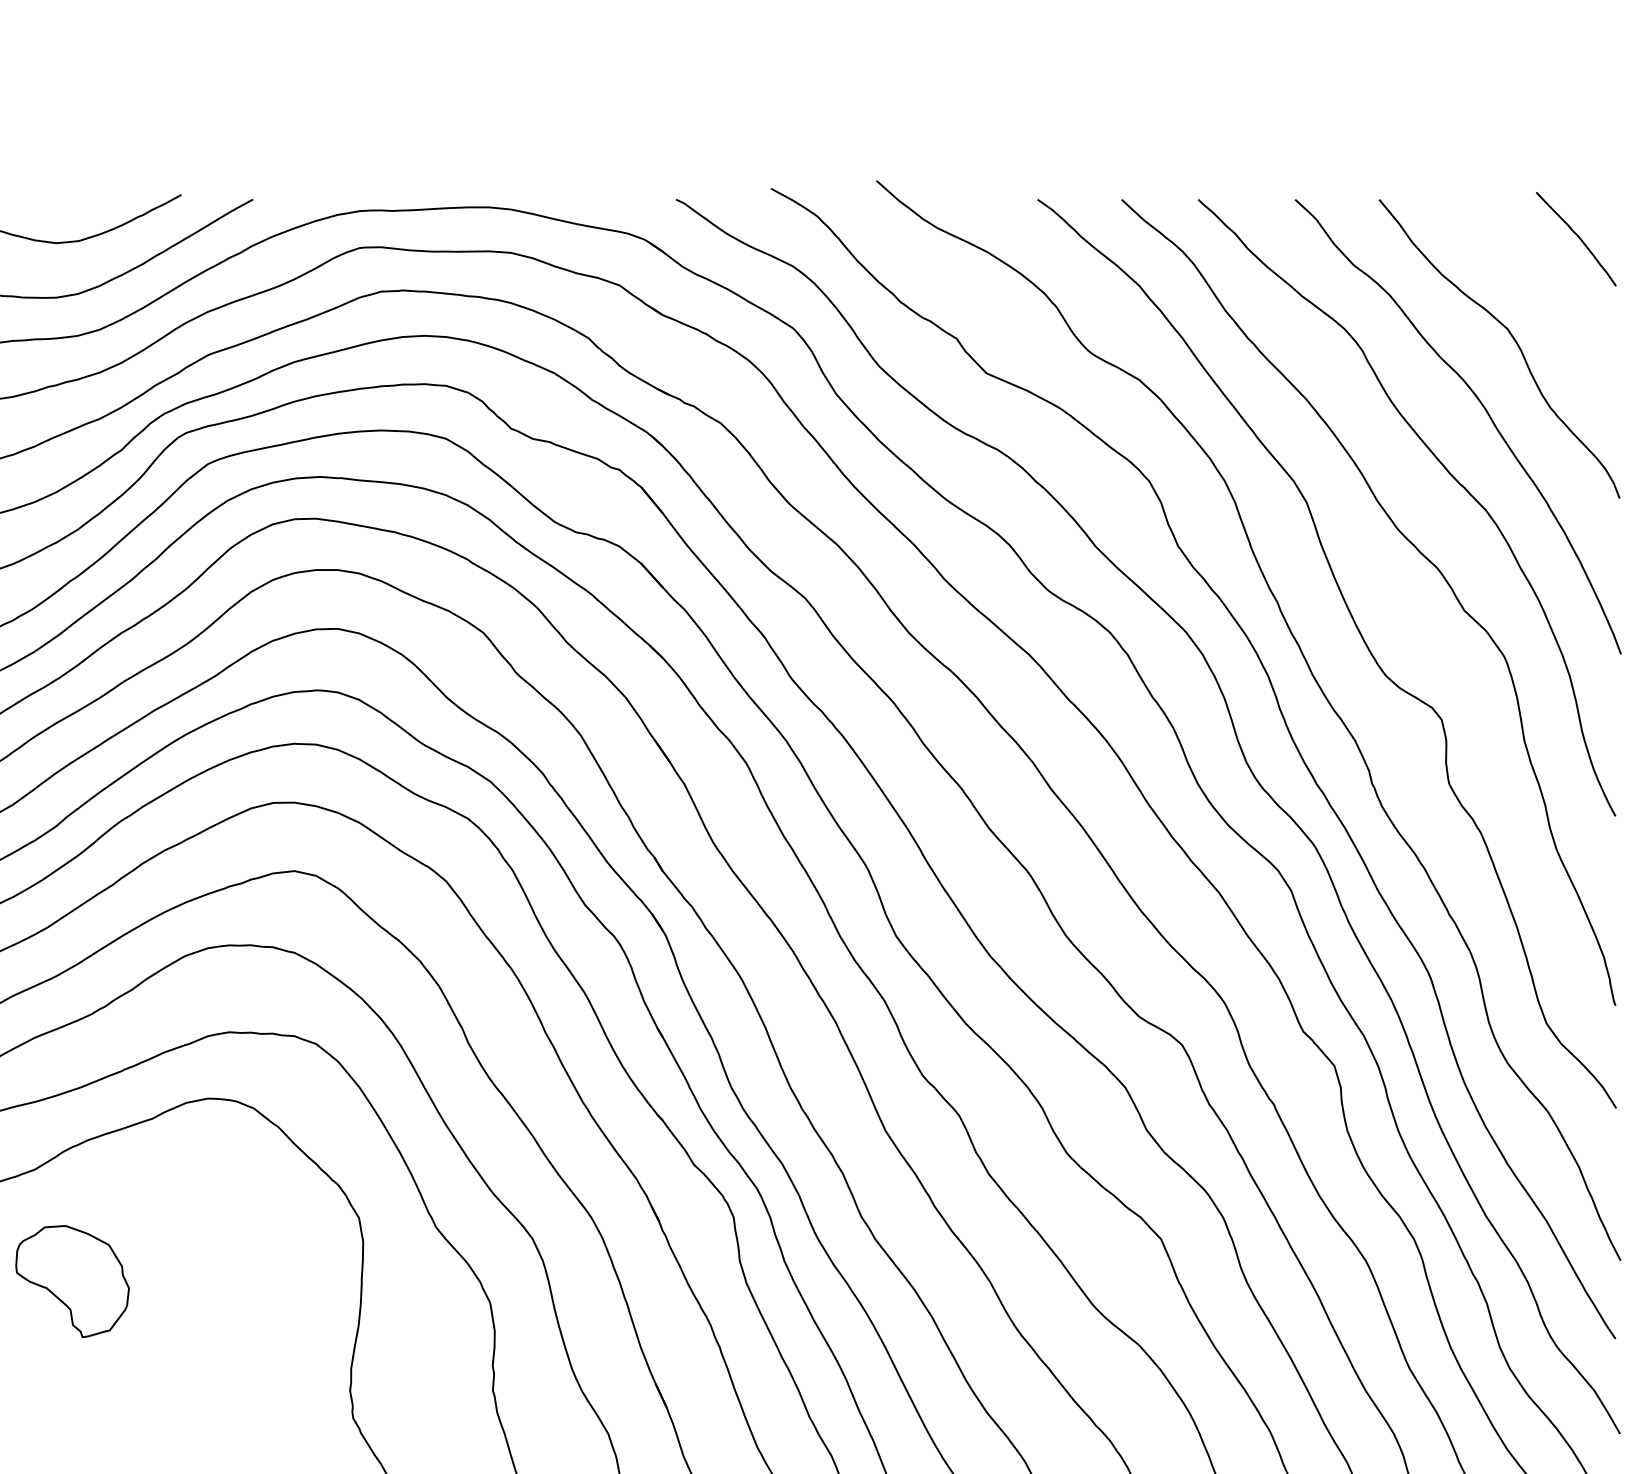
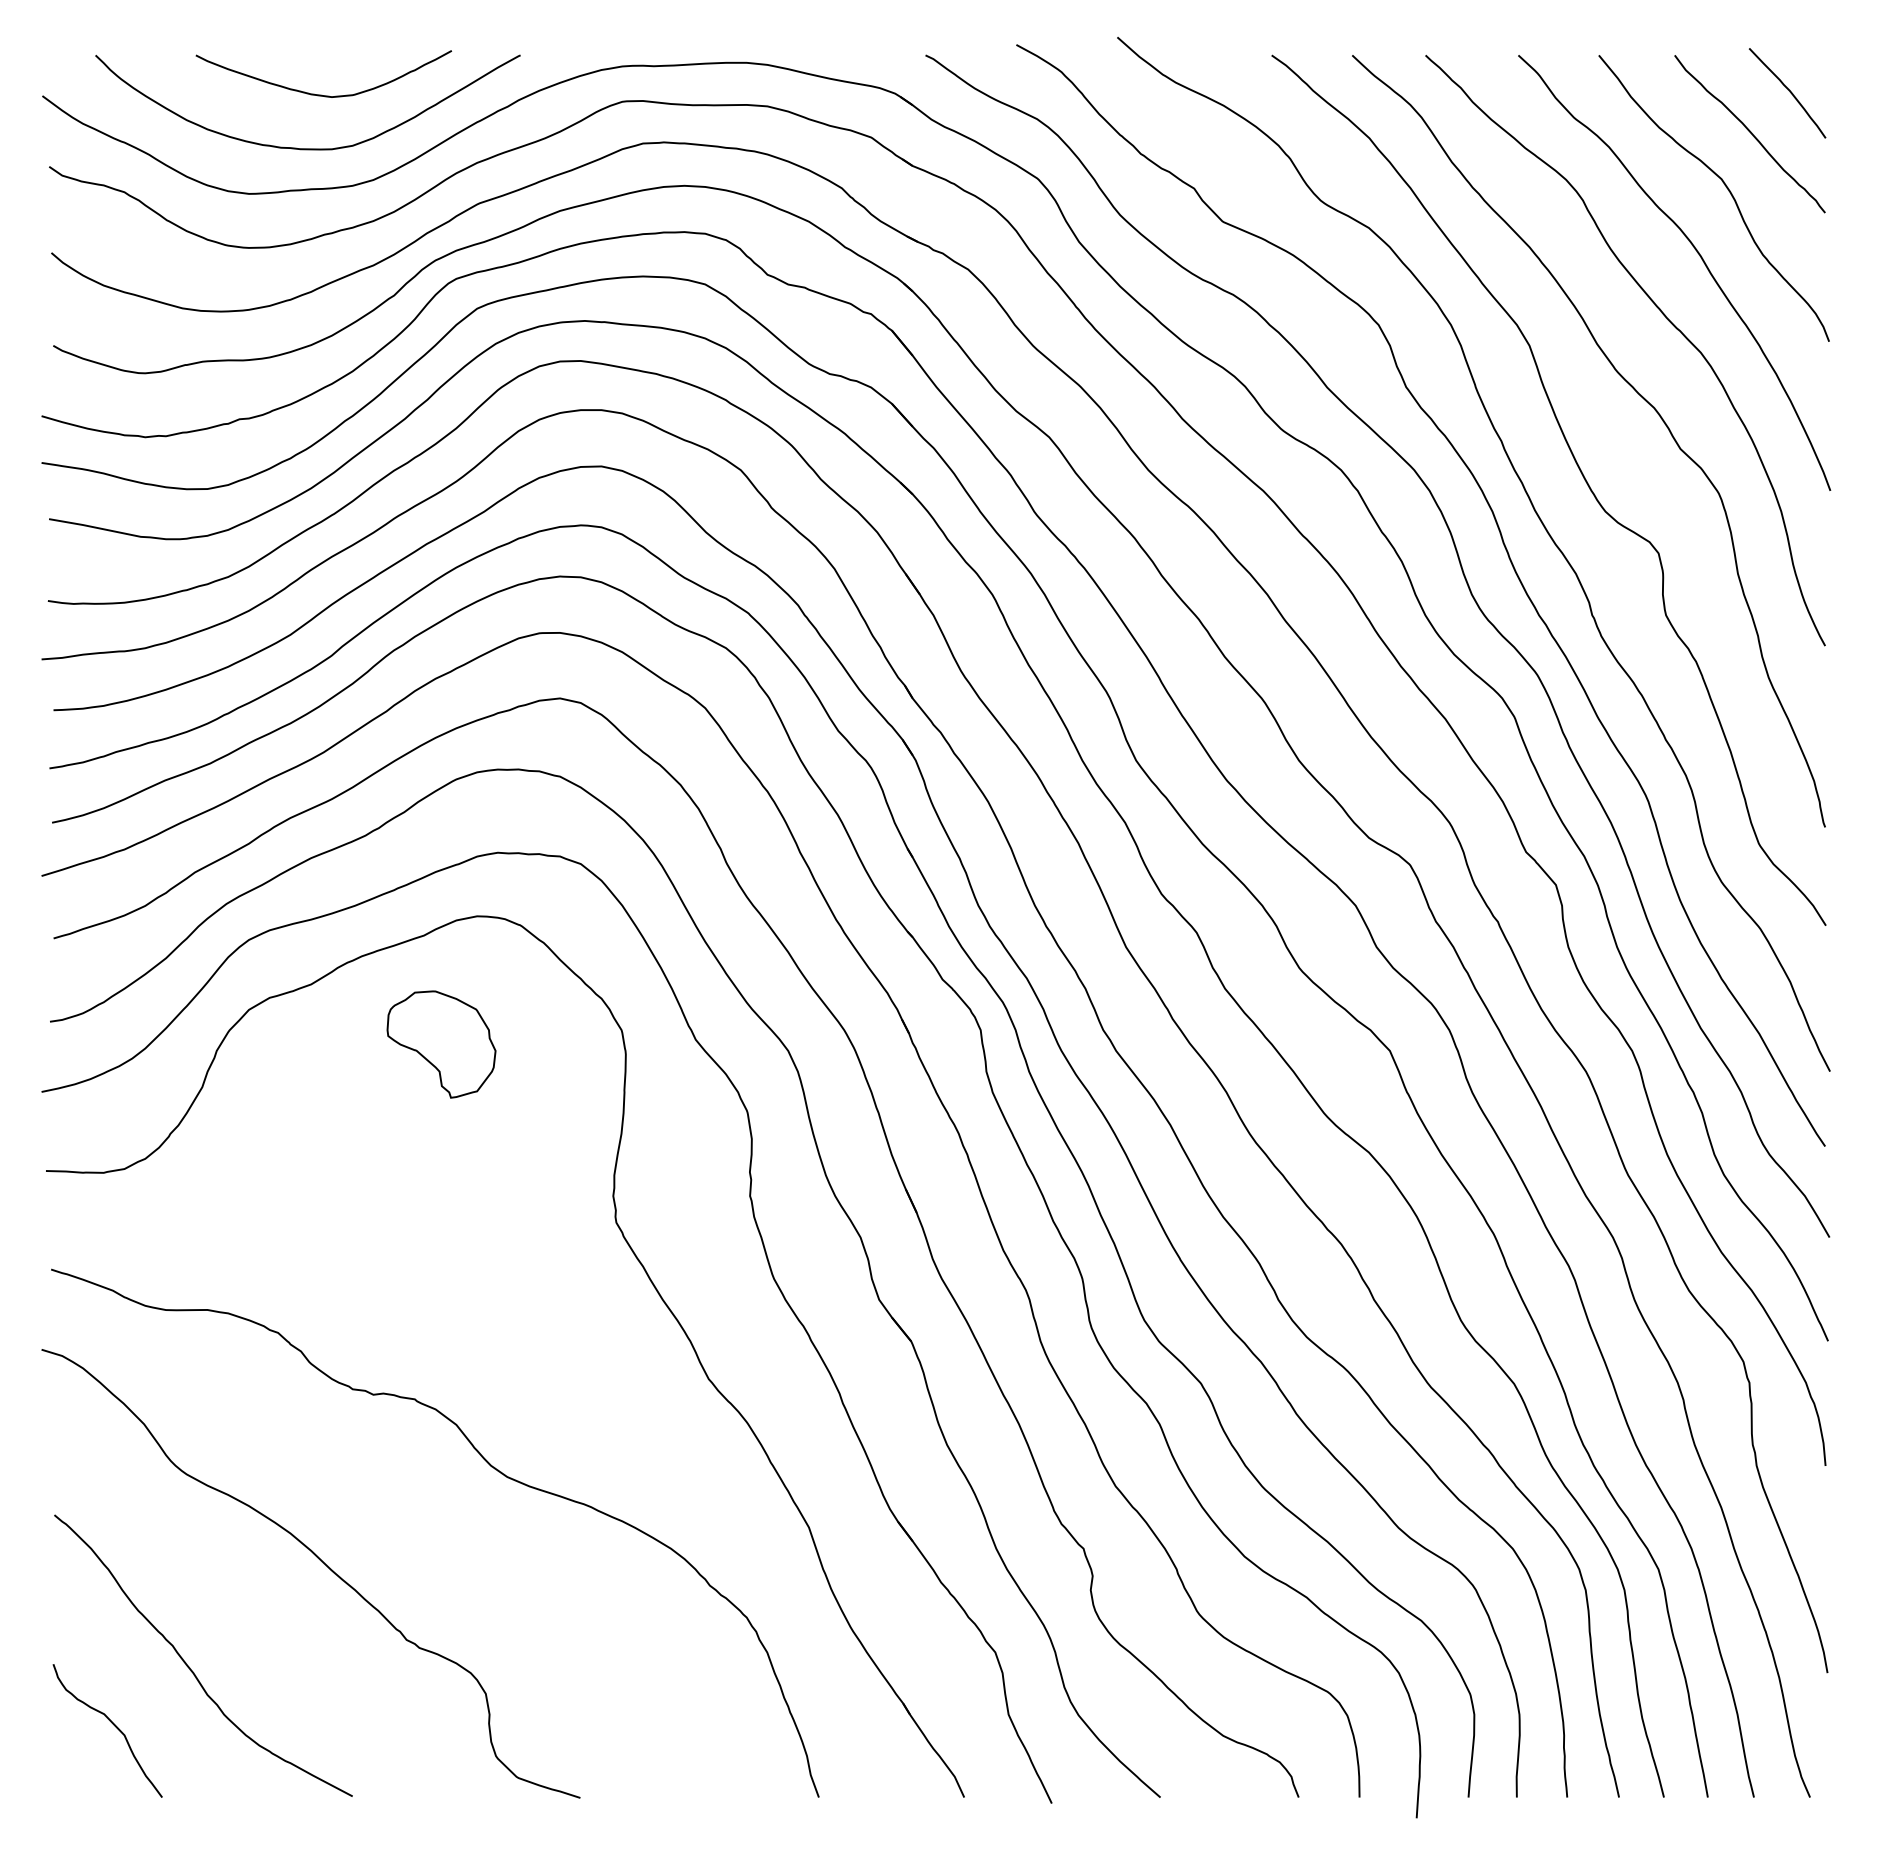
curve: (1537, 281) -> (1750, 133), added
part: (72, 1281) -> (441, 1044), moved

